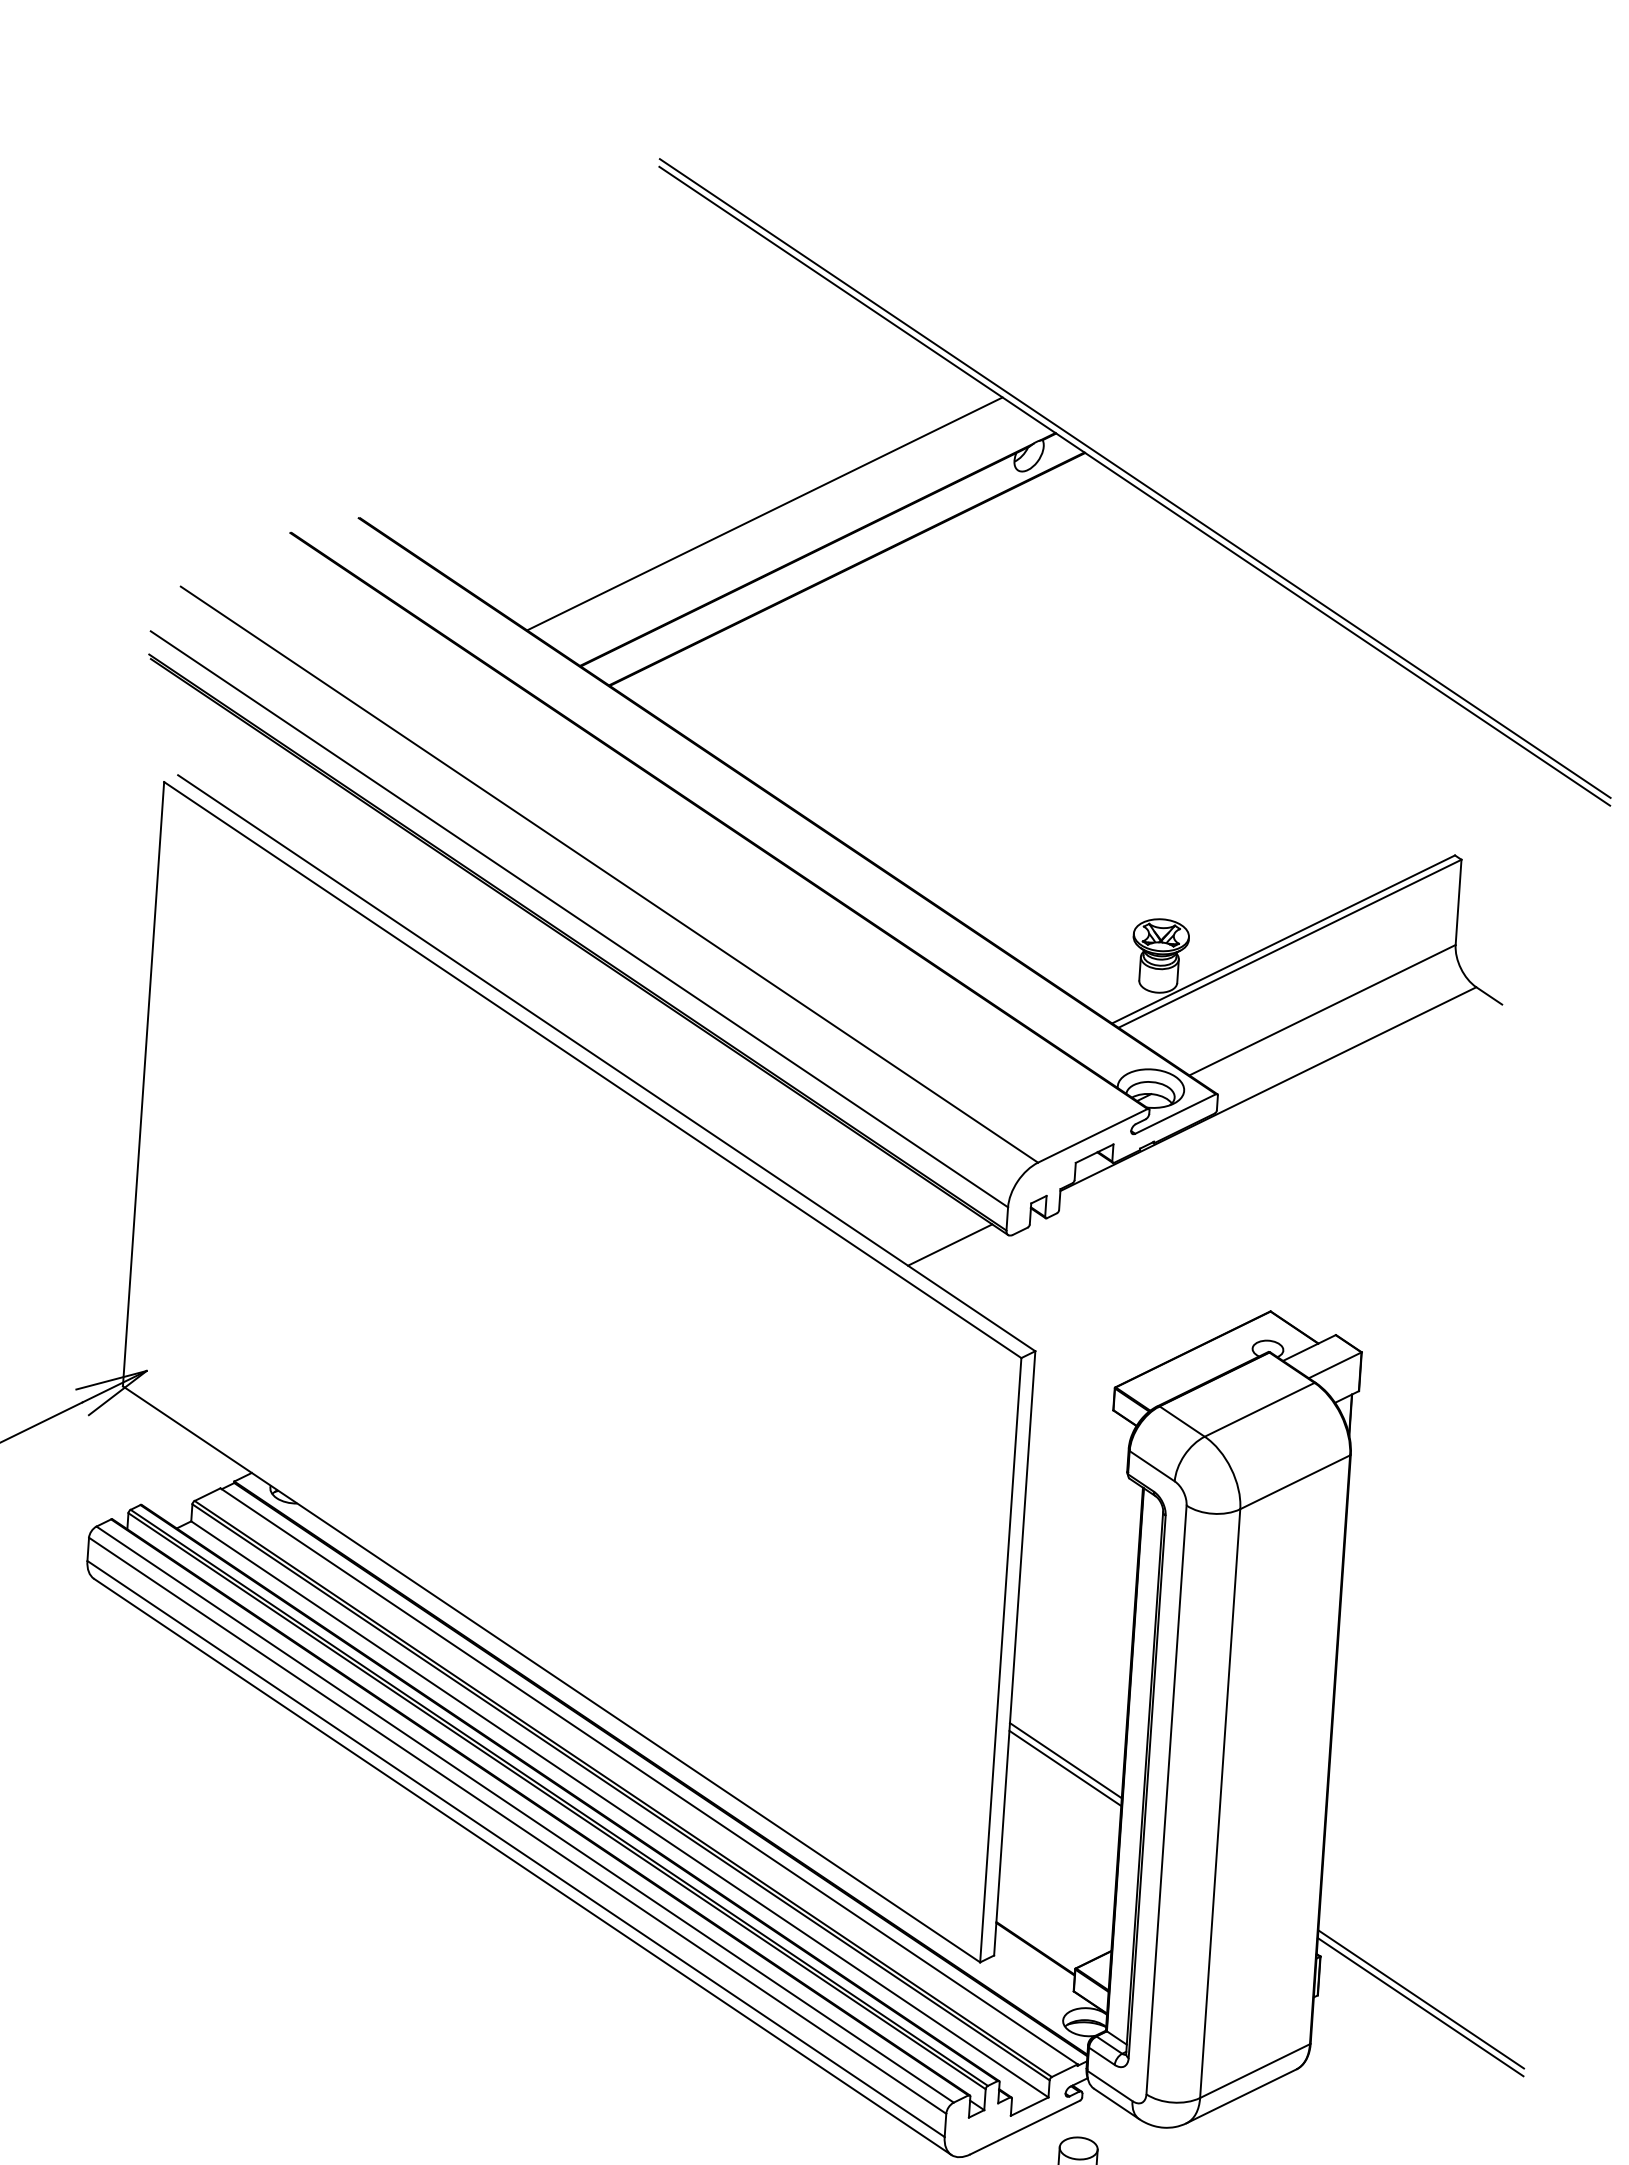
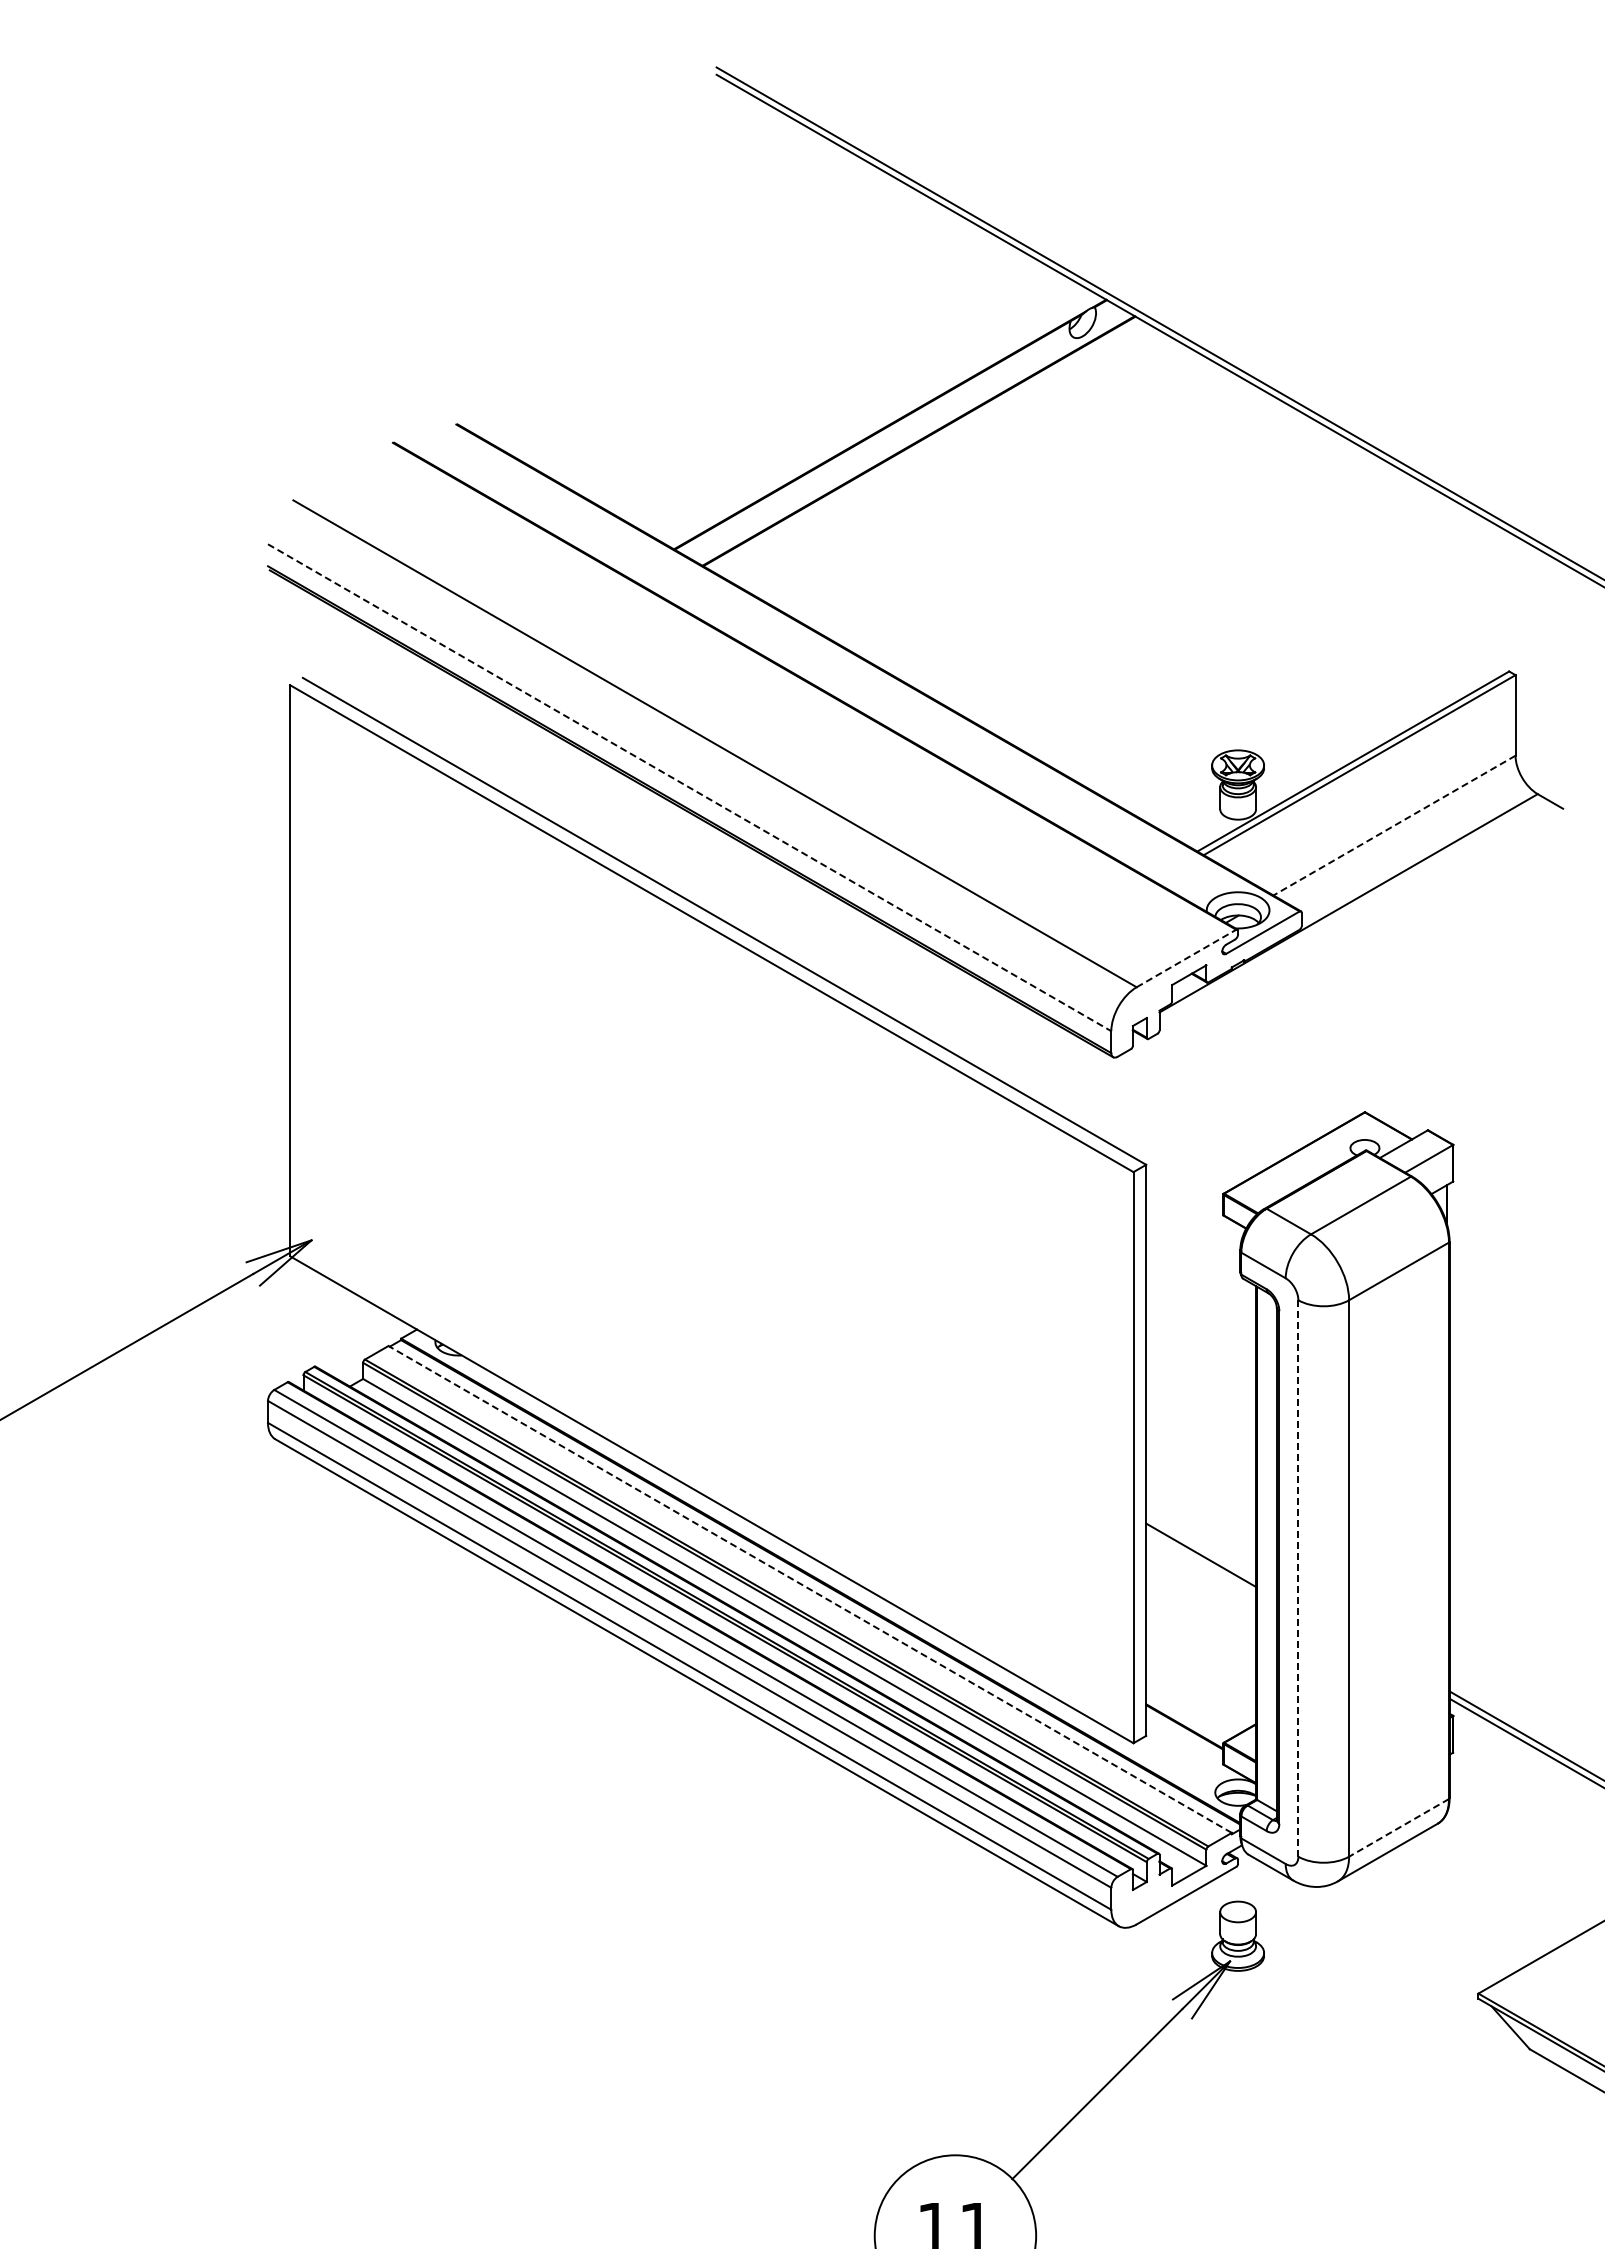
line: (764, 513) -> (837, 394), removed
line: (579, 919) -> (689, 787), solid -> dashed
line: (1322, 1010) -> (1394, 825), solid -> dashed
line: (1092, 1135) -> (1186, 958), solid -> dashed
line: (949, 1245) -> (1058, 1070), removed
line: (1066, 1760) -> (1201, 1547), removed
line: (649, 1776) -> (810, 1589), solid -> dashed
line: (1166, 1799) -> (1298, 1578), solid -> dashed
line: (1255, 2070) -> (1399, 1827), solid -> dashed

